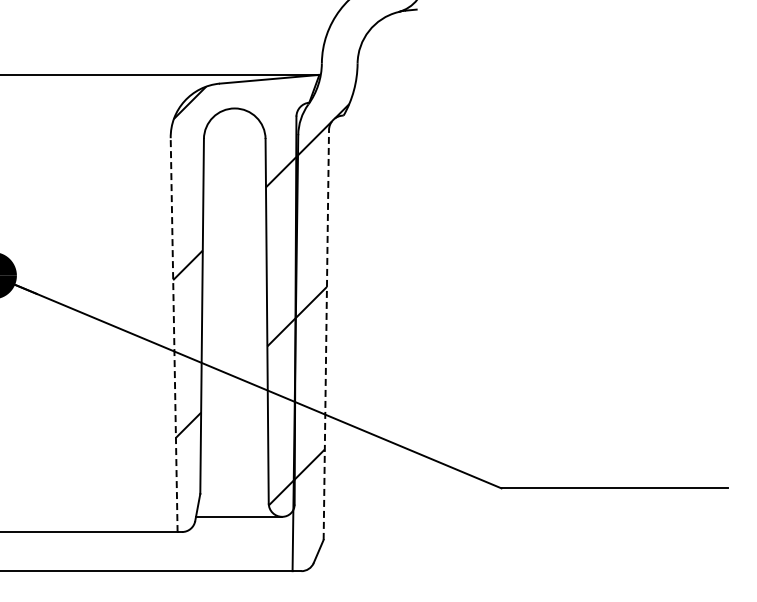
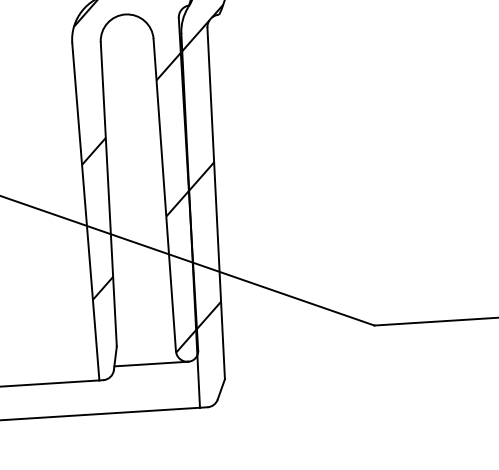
line: (326, 334) -> (216, 203), dashed -> solid
line: (174, 335) -> (86, 212), dashed -> solid

